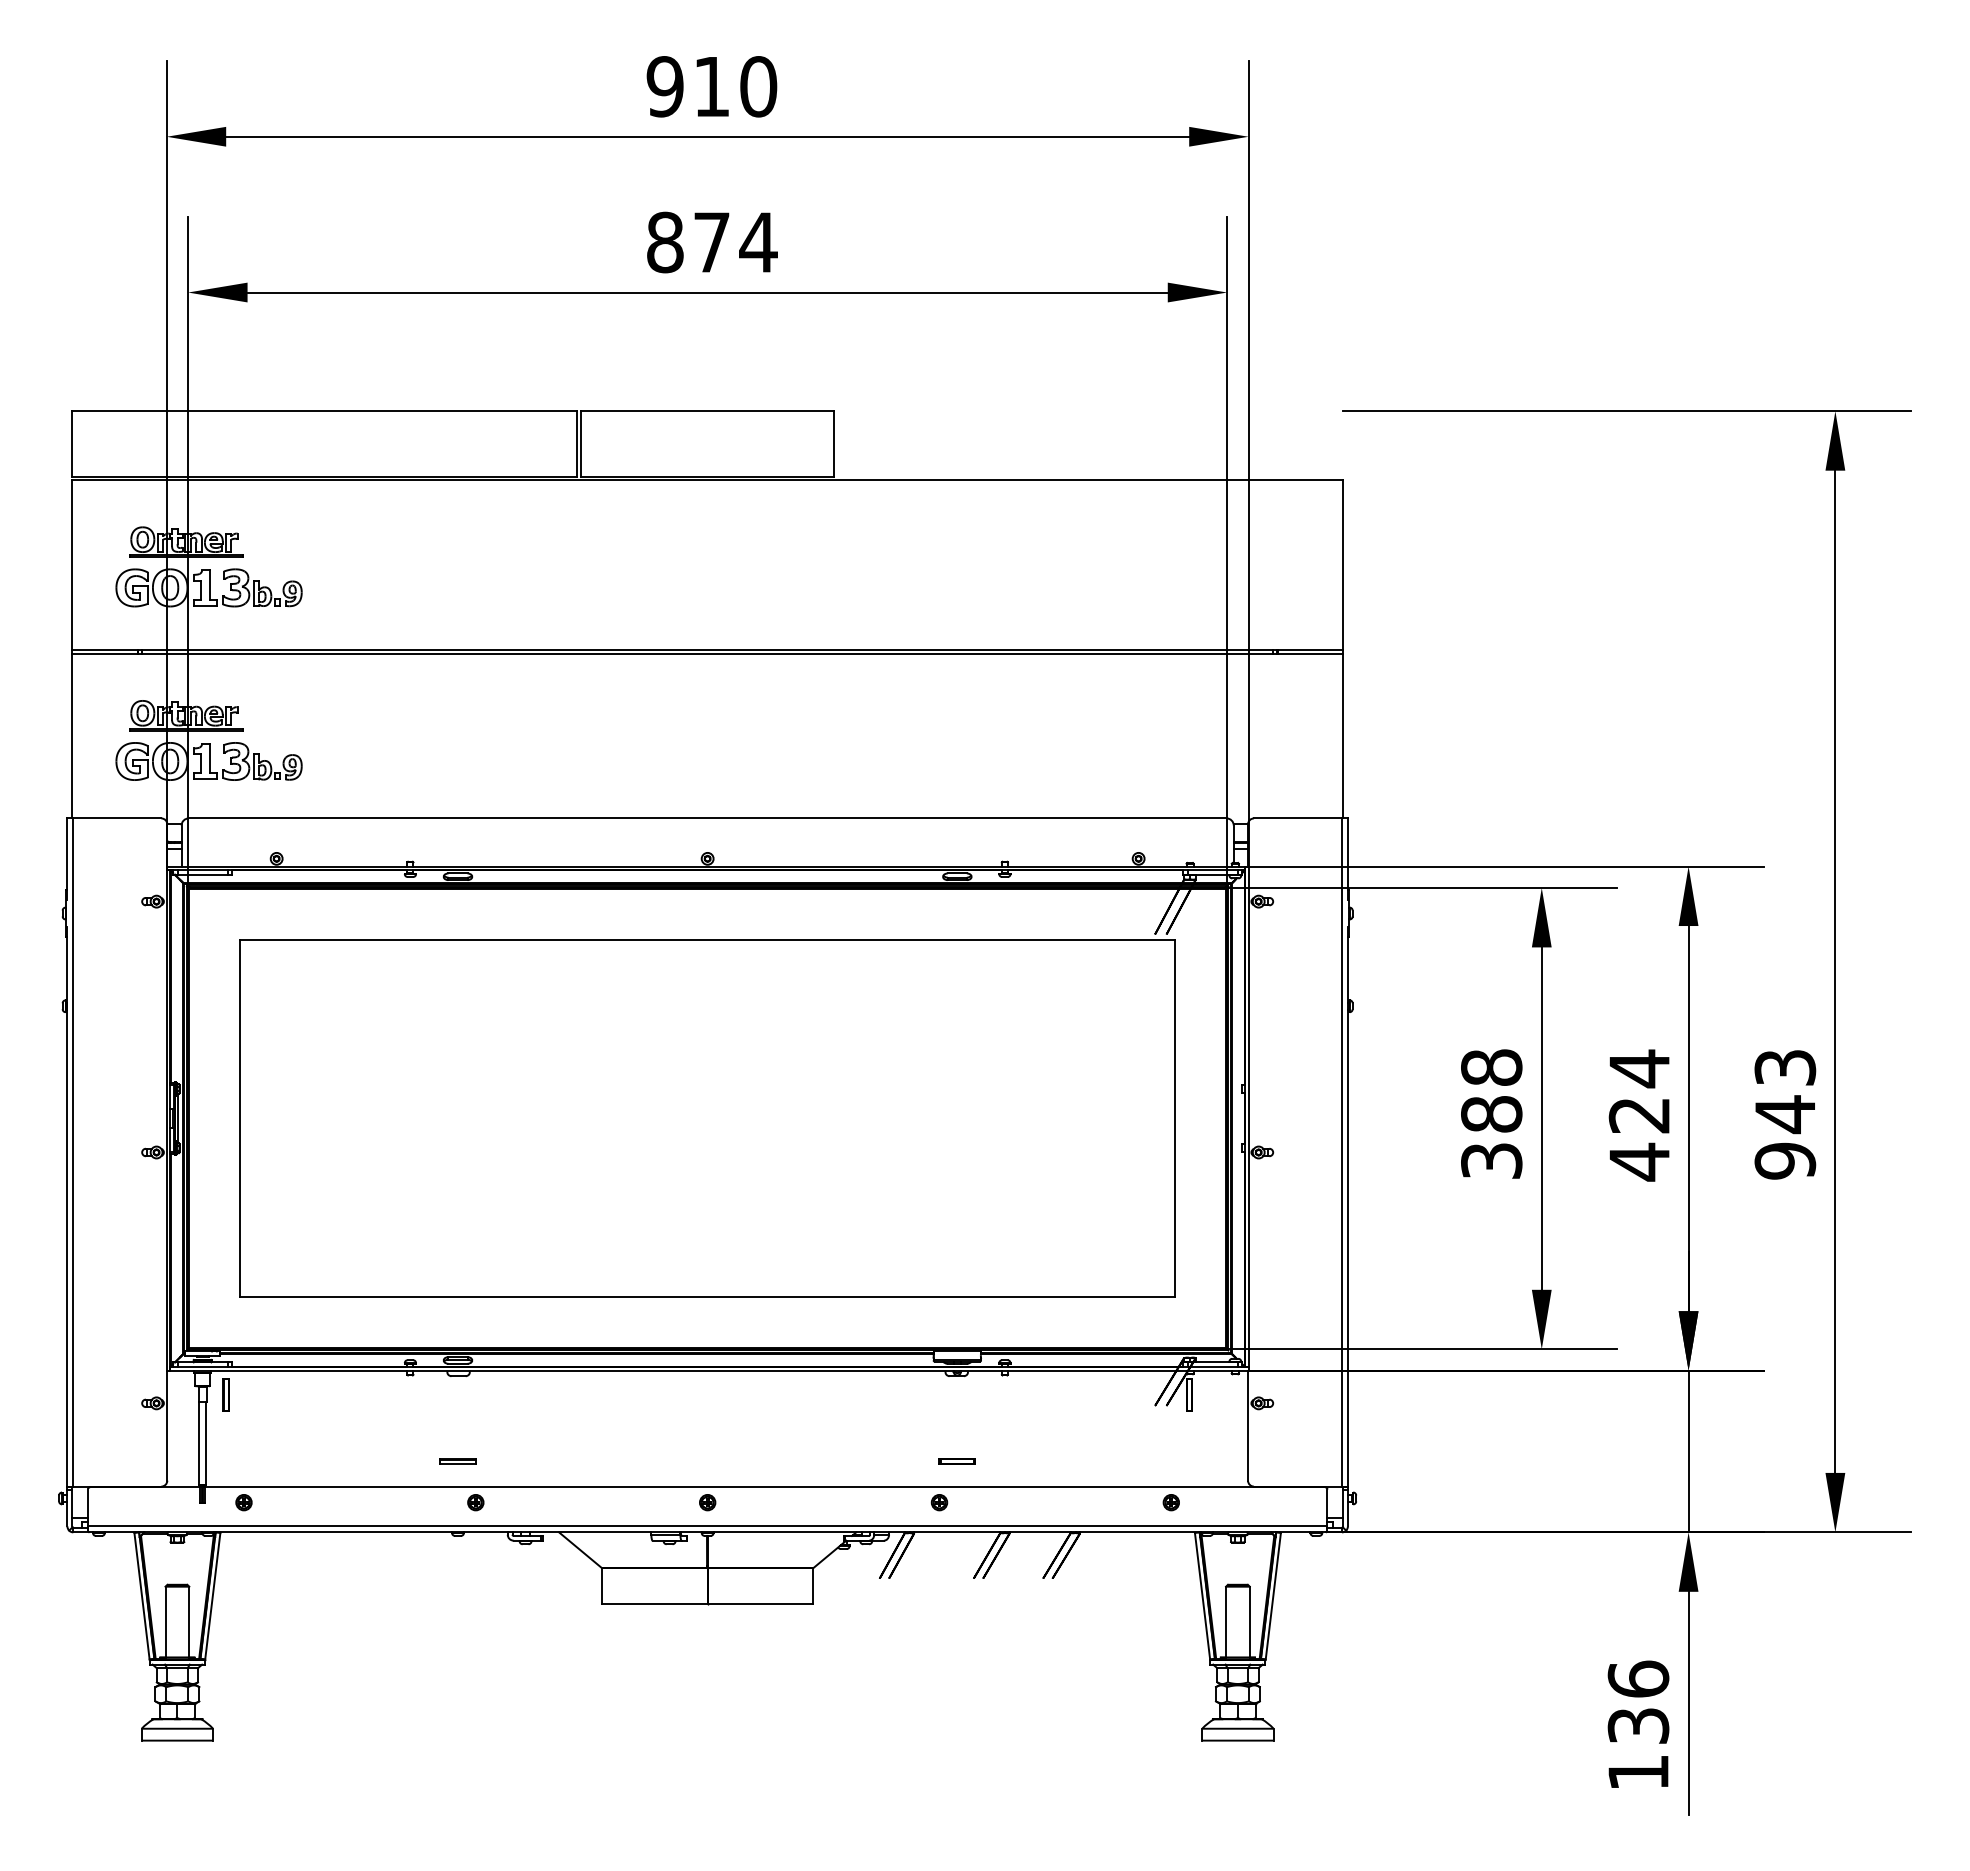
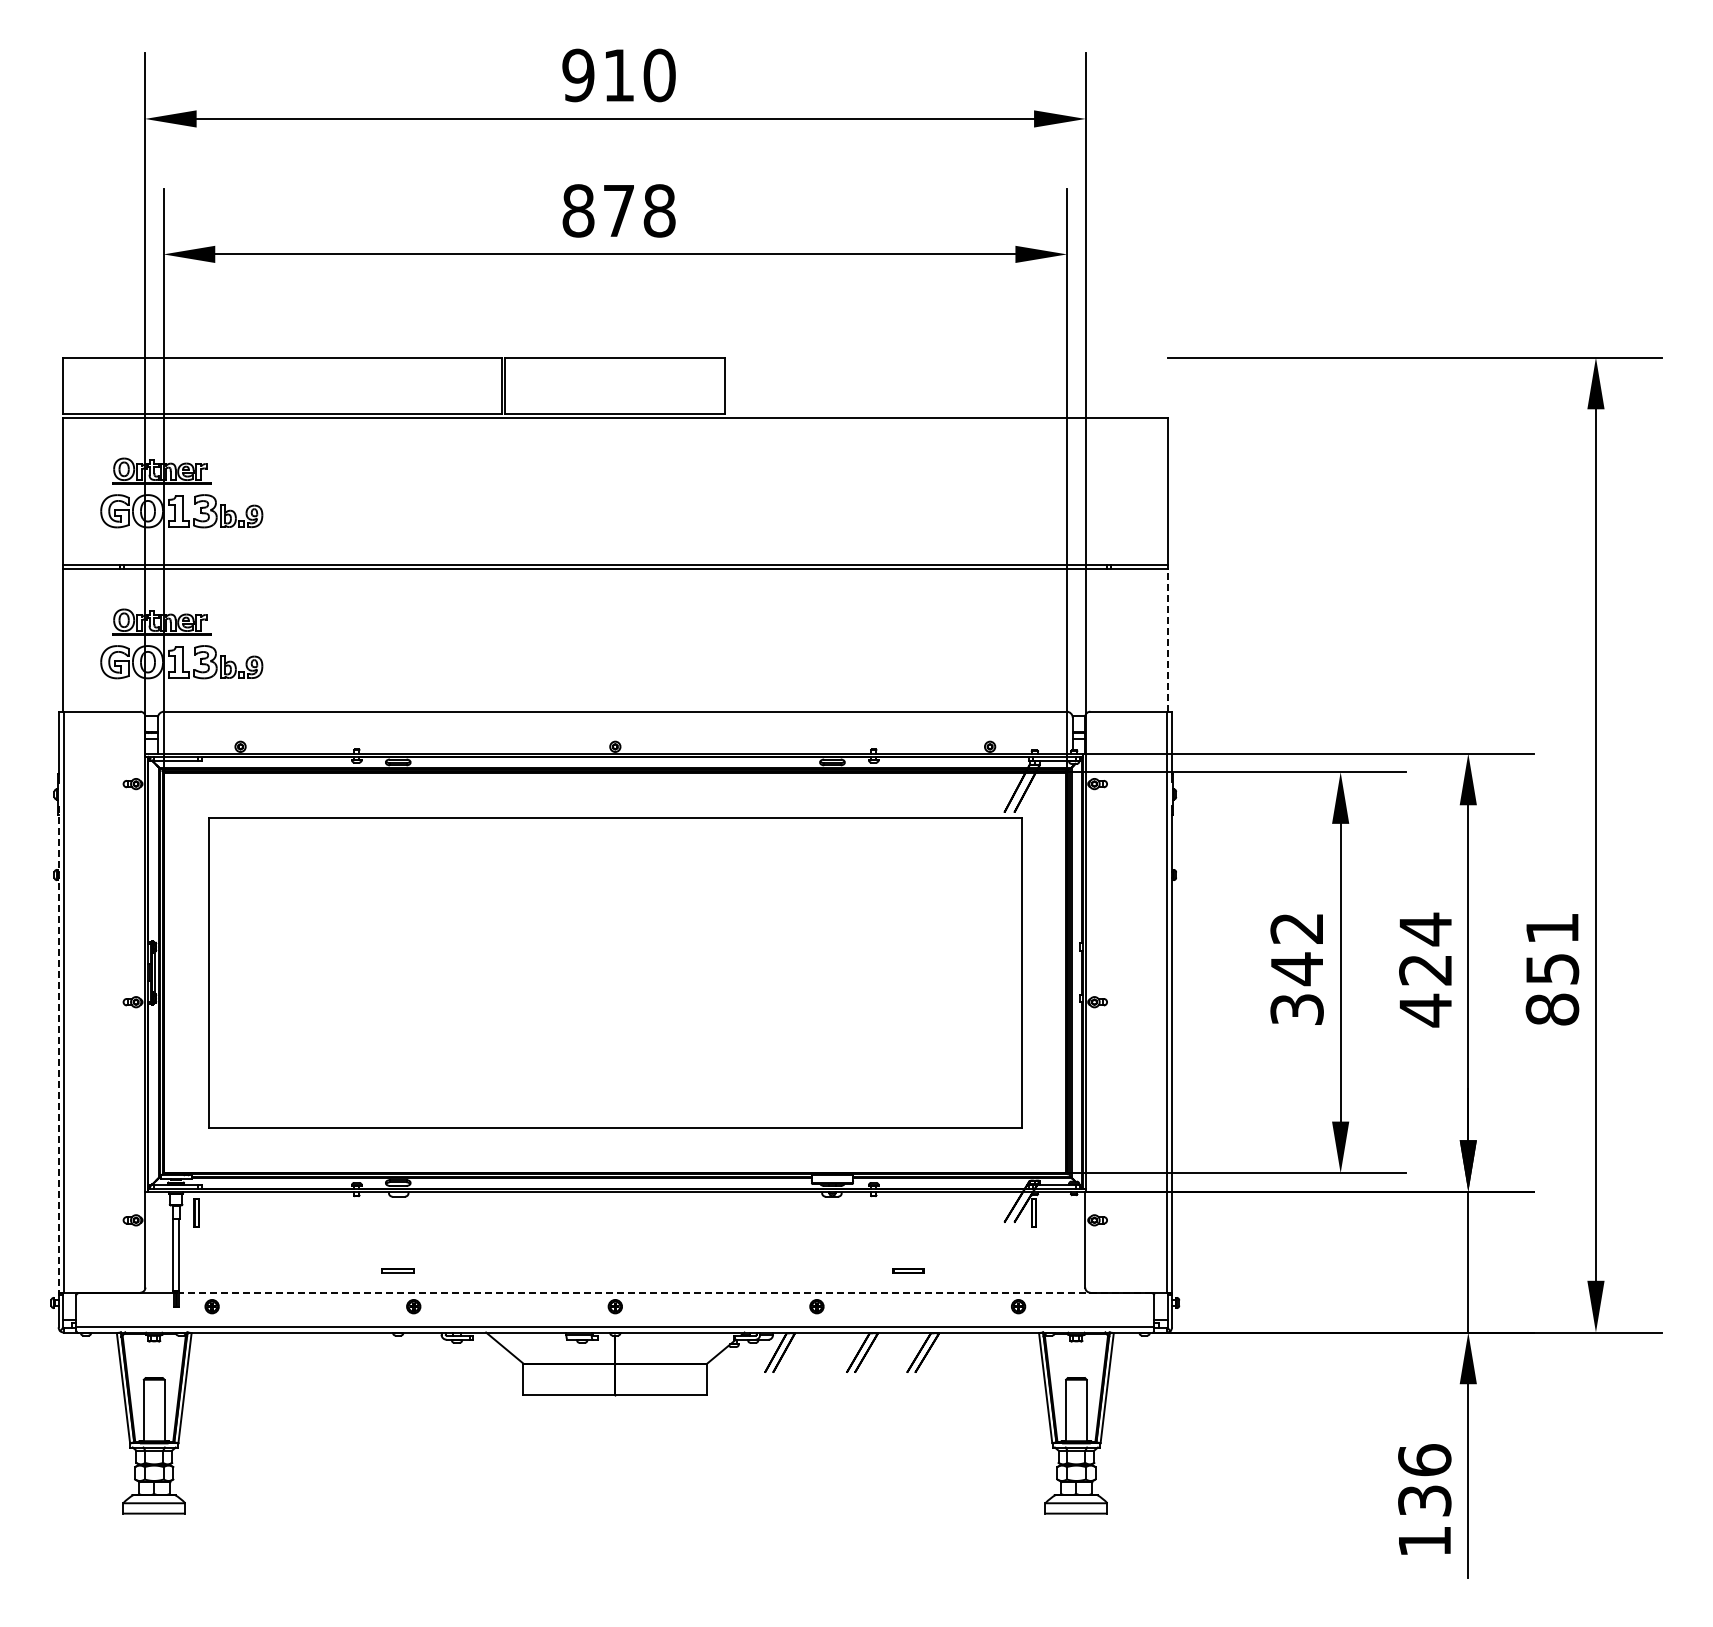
text: (758, 242) -> (659, 210), 874 -> 878
line: (1342, 736) -> (1167, 640), solid -> dashed
text: (1491, 1091) -> (1296, 949), 388 -> 342
text: (1785, 1114) -> (1552, 969), 943 -> 851
line: (67, 1206) -> (58, 1049), solid -> dashed
part: (957, 1461) -> (908, 1270), moved
line: (765, 1487) -> (665, 1293), solid -> dashed

